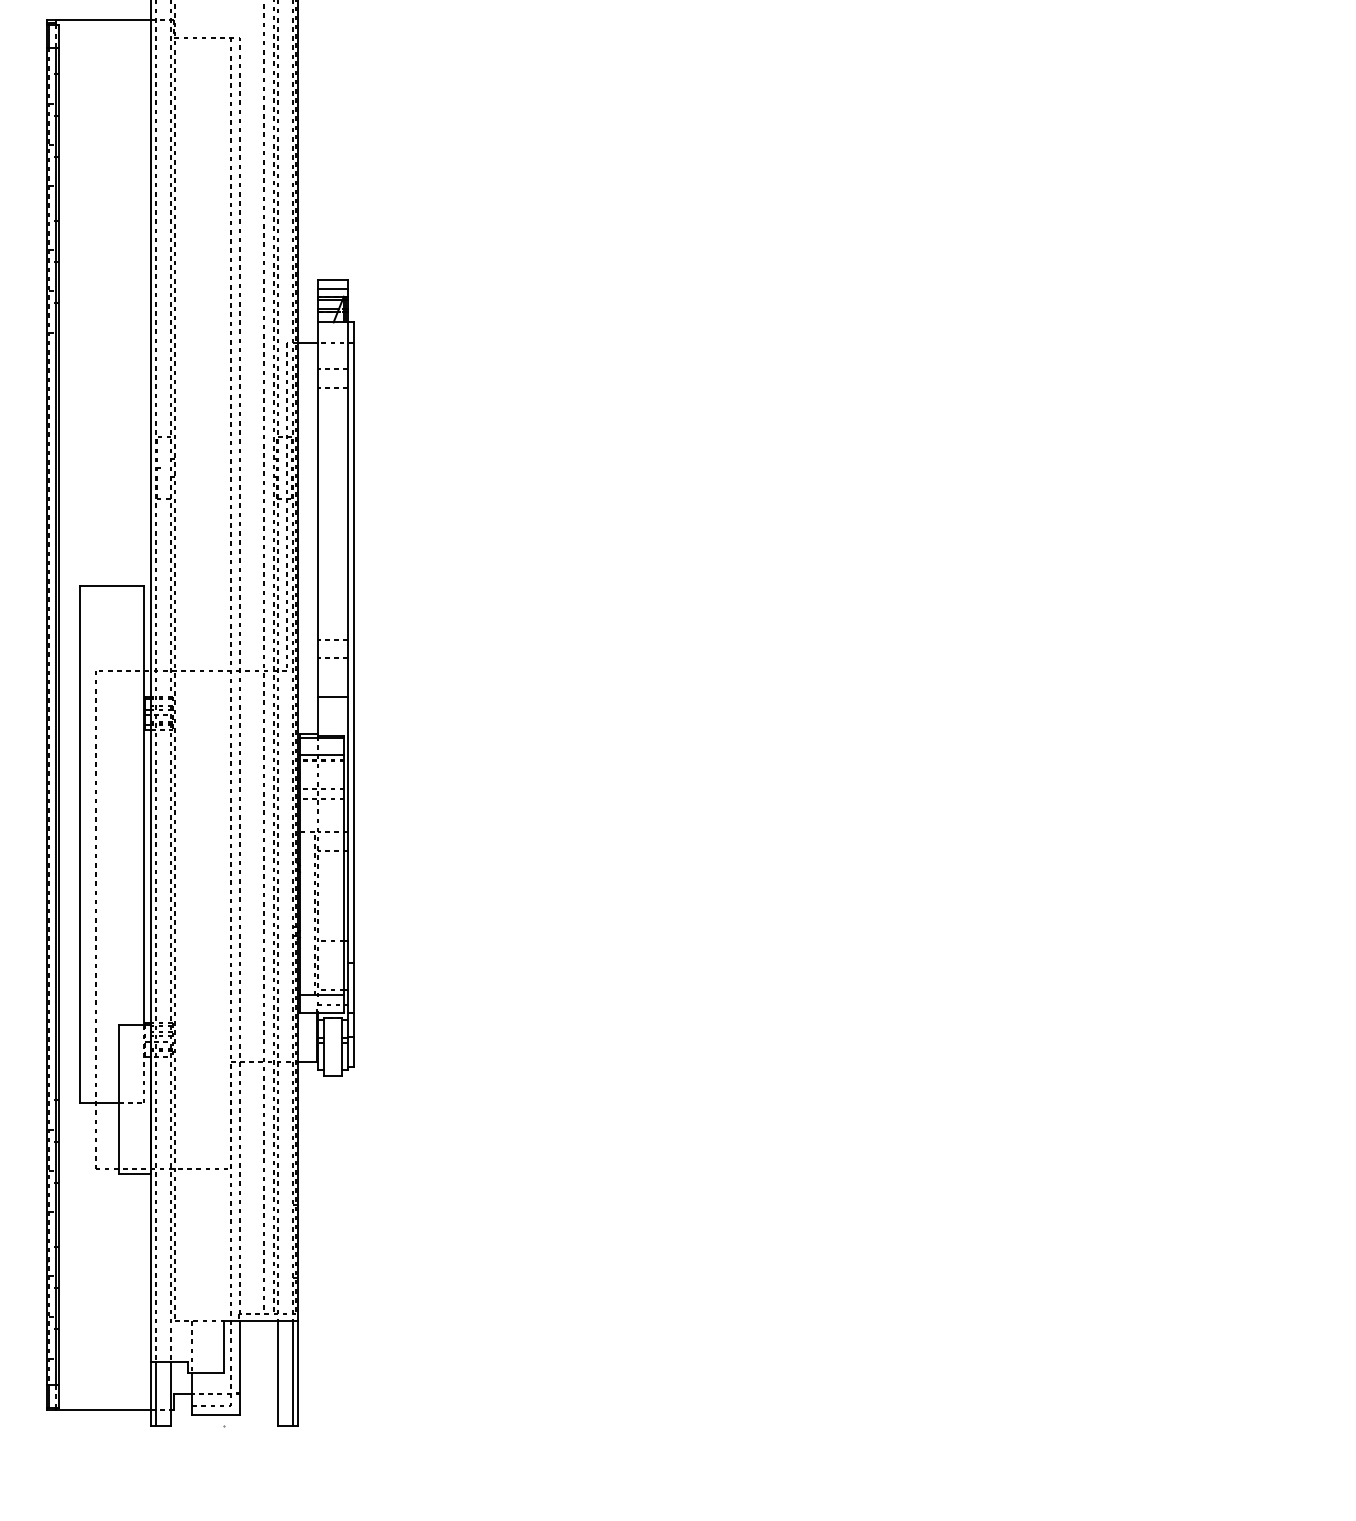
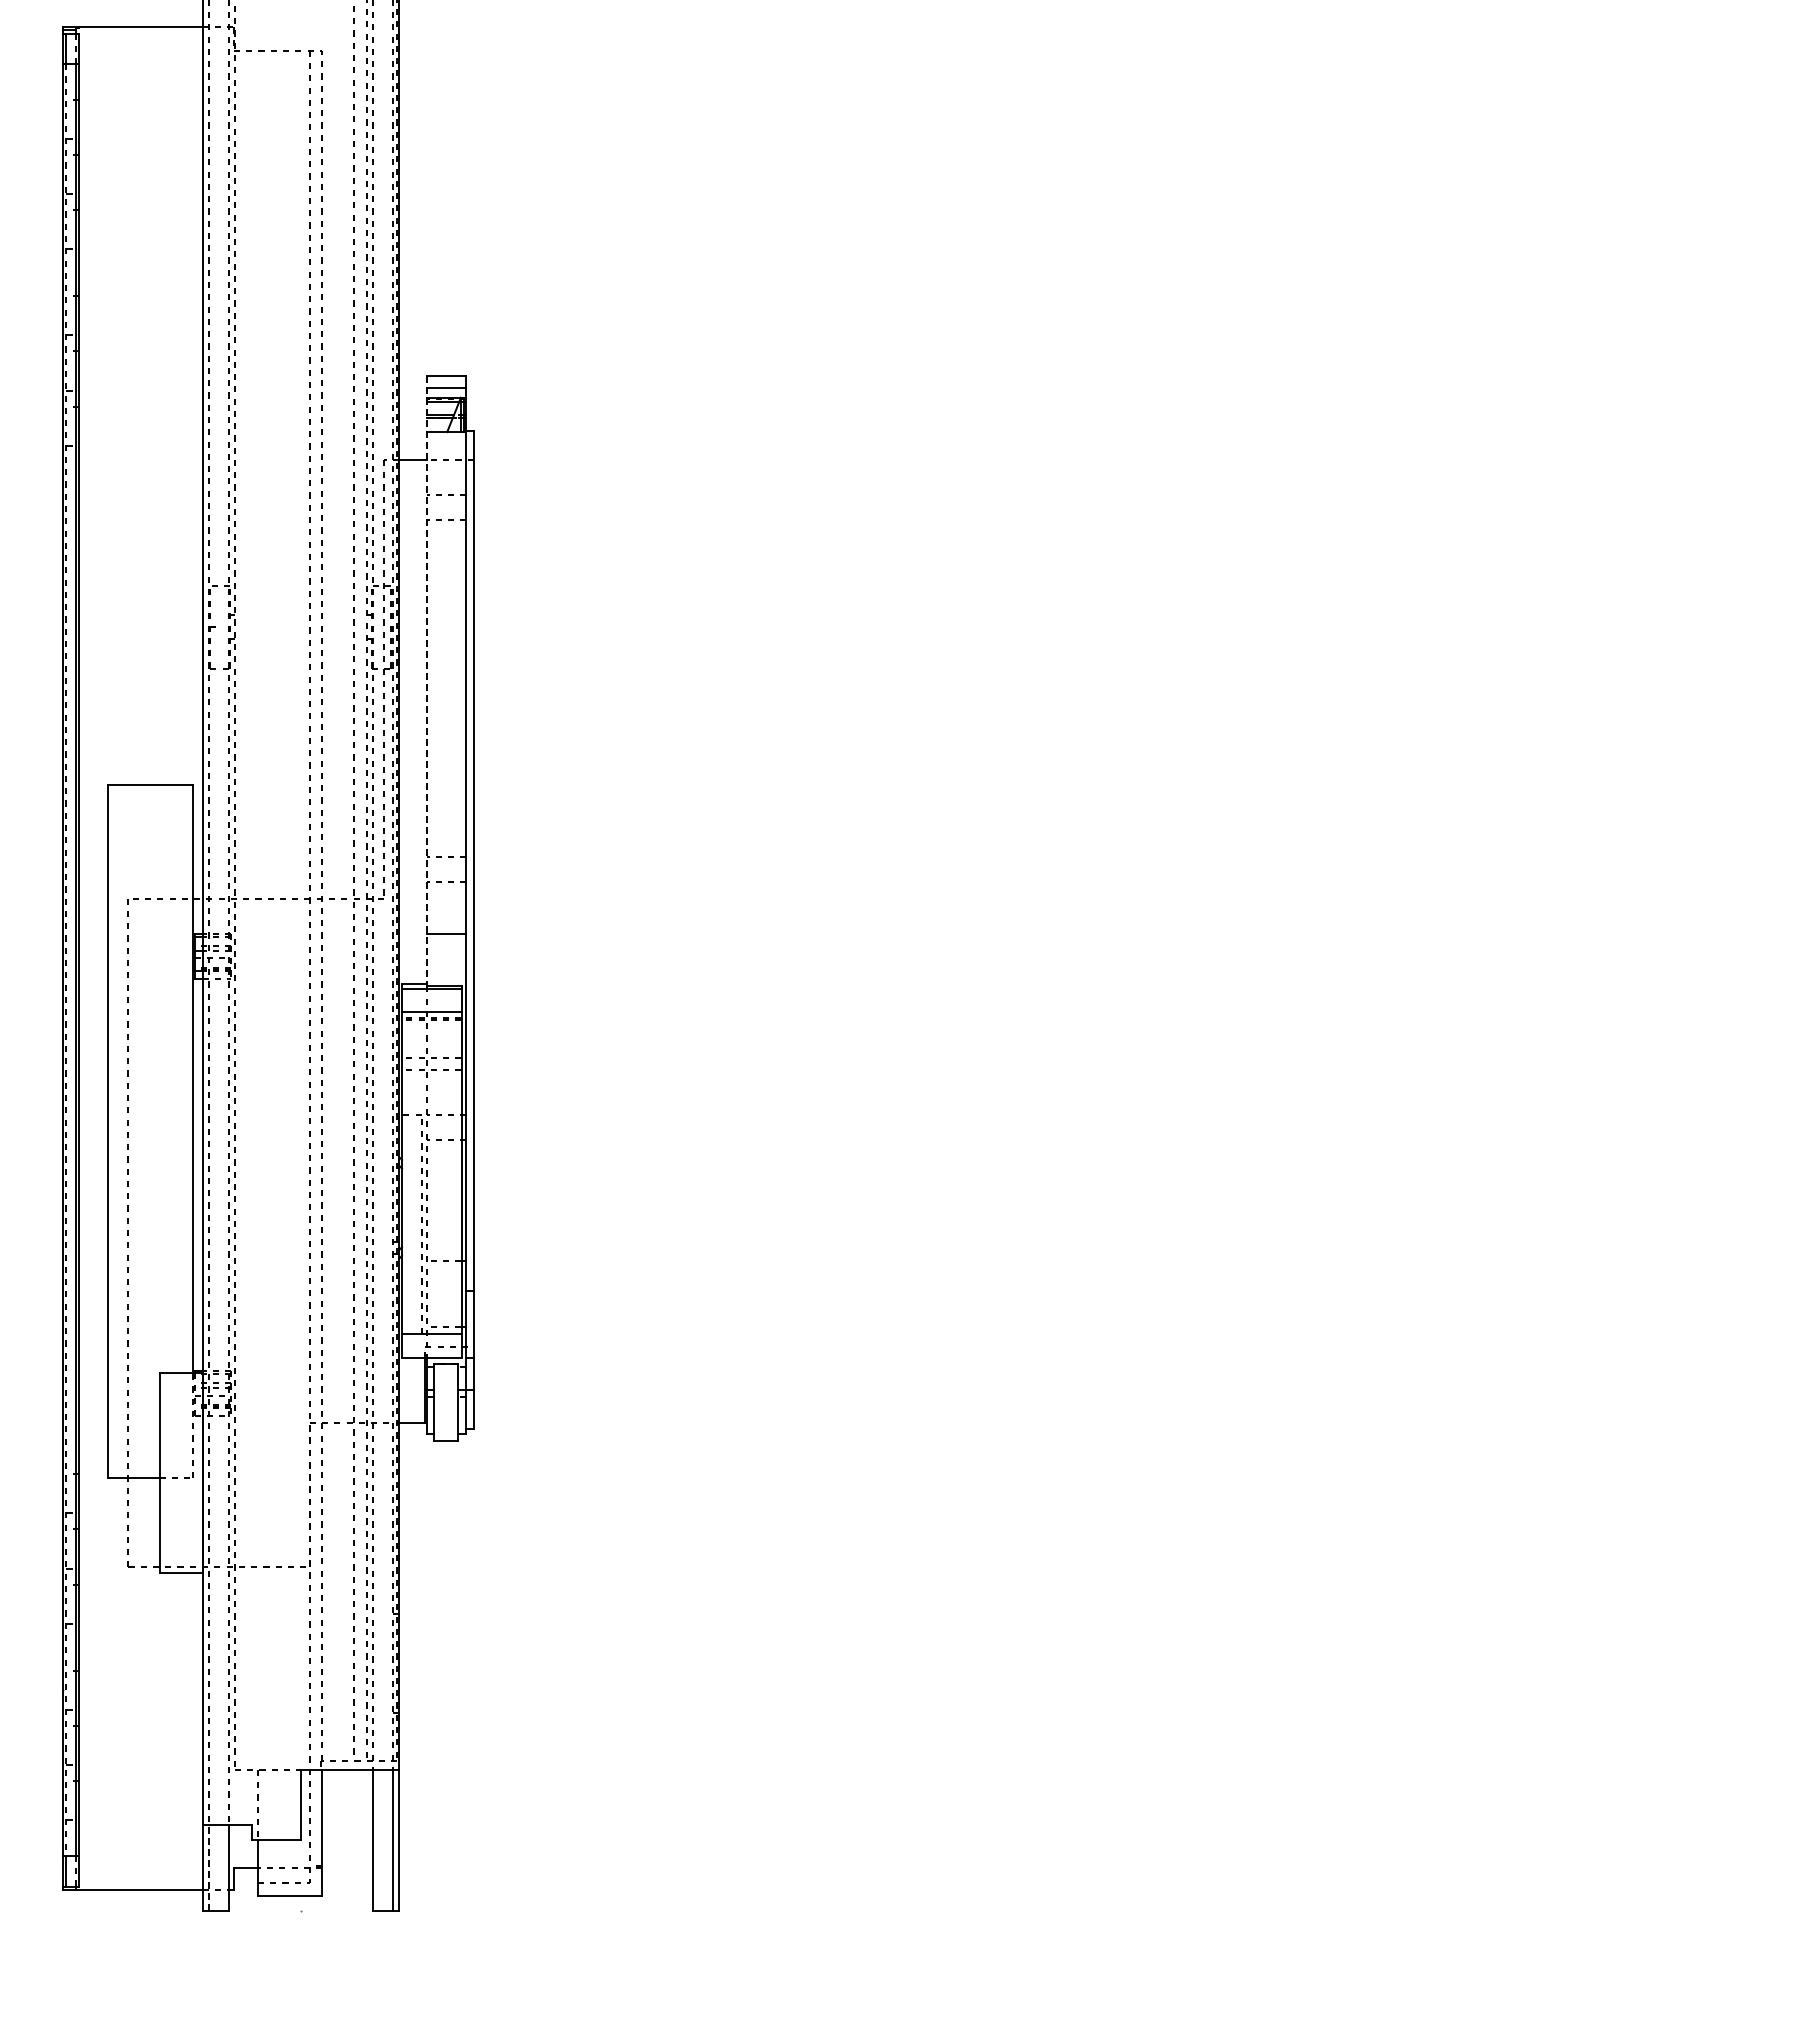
line: (318, 508) -> (426, 681), solid -> dashed
line: (155, 1394) -> (208, 1868), solid -> dashed

